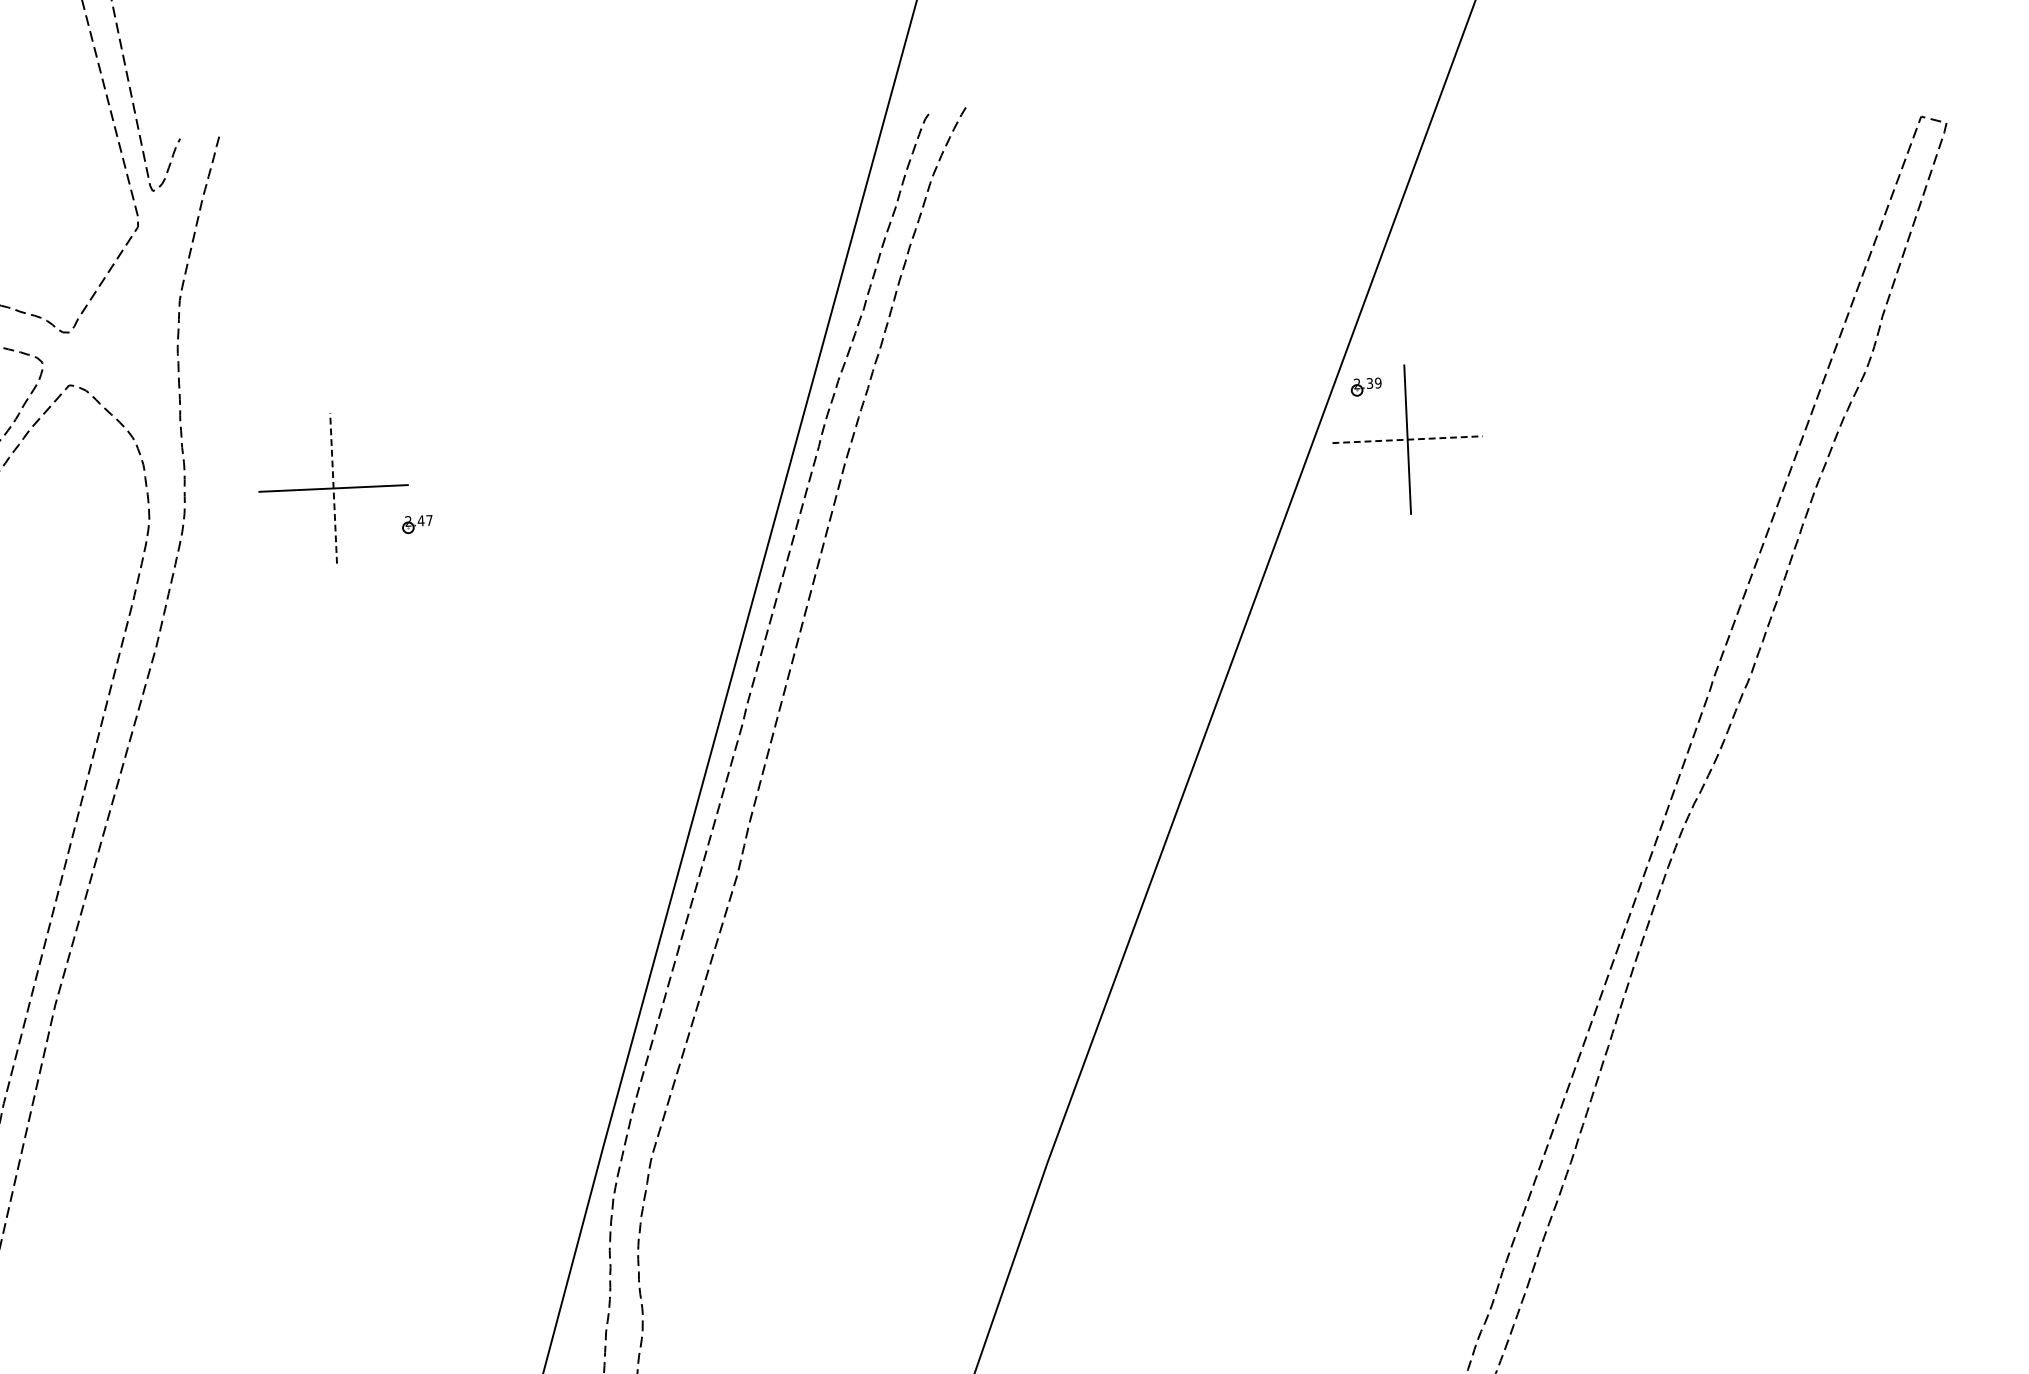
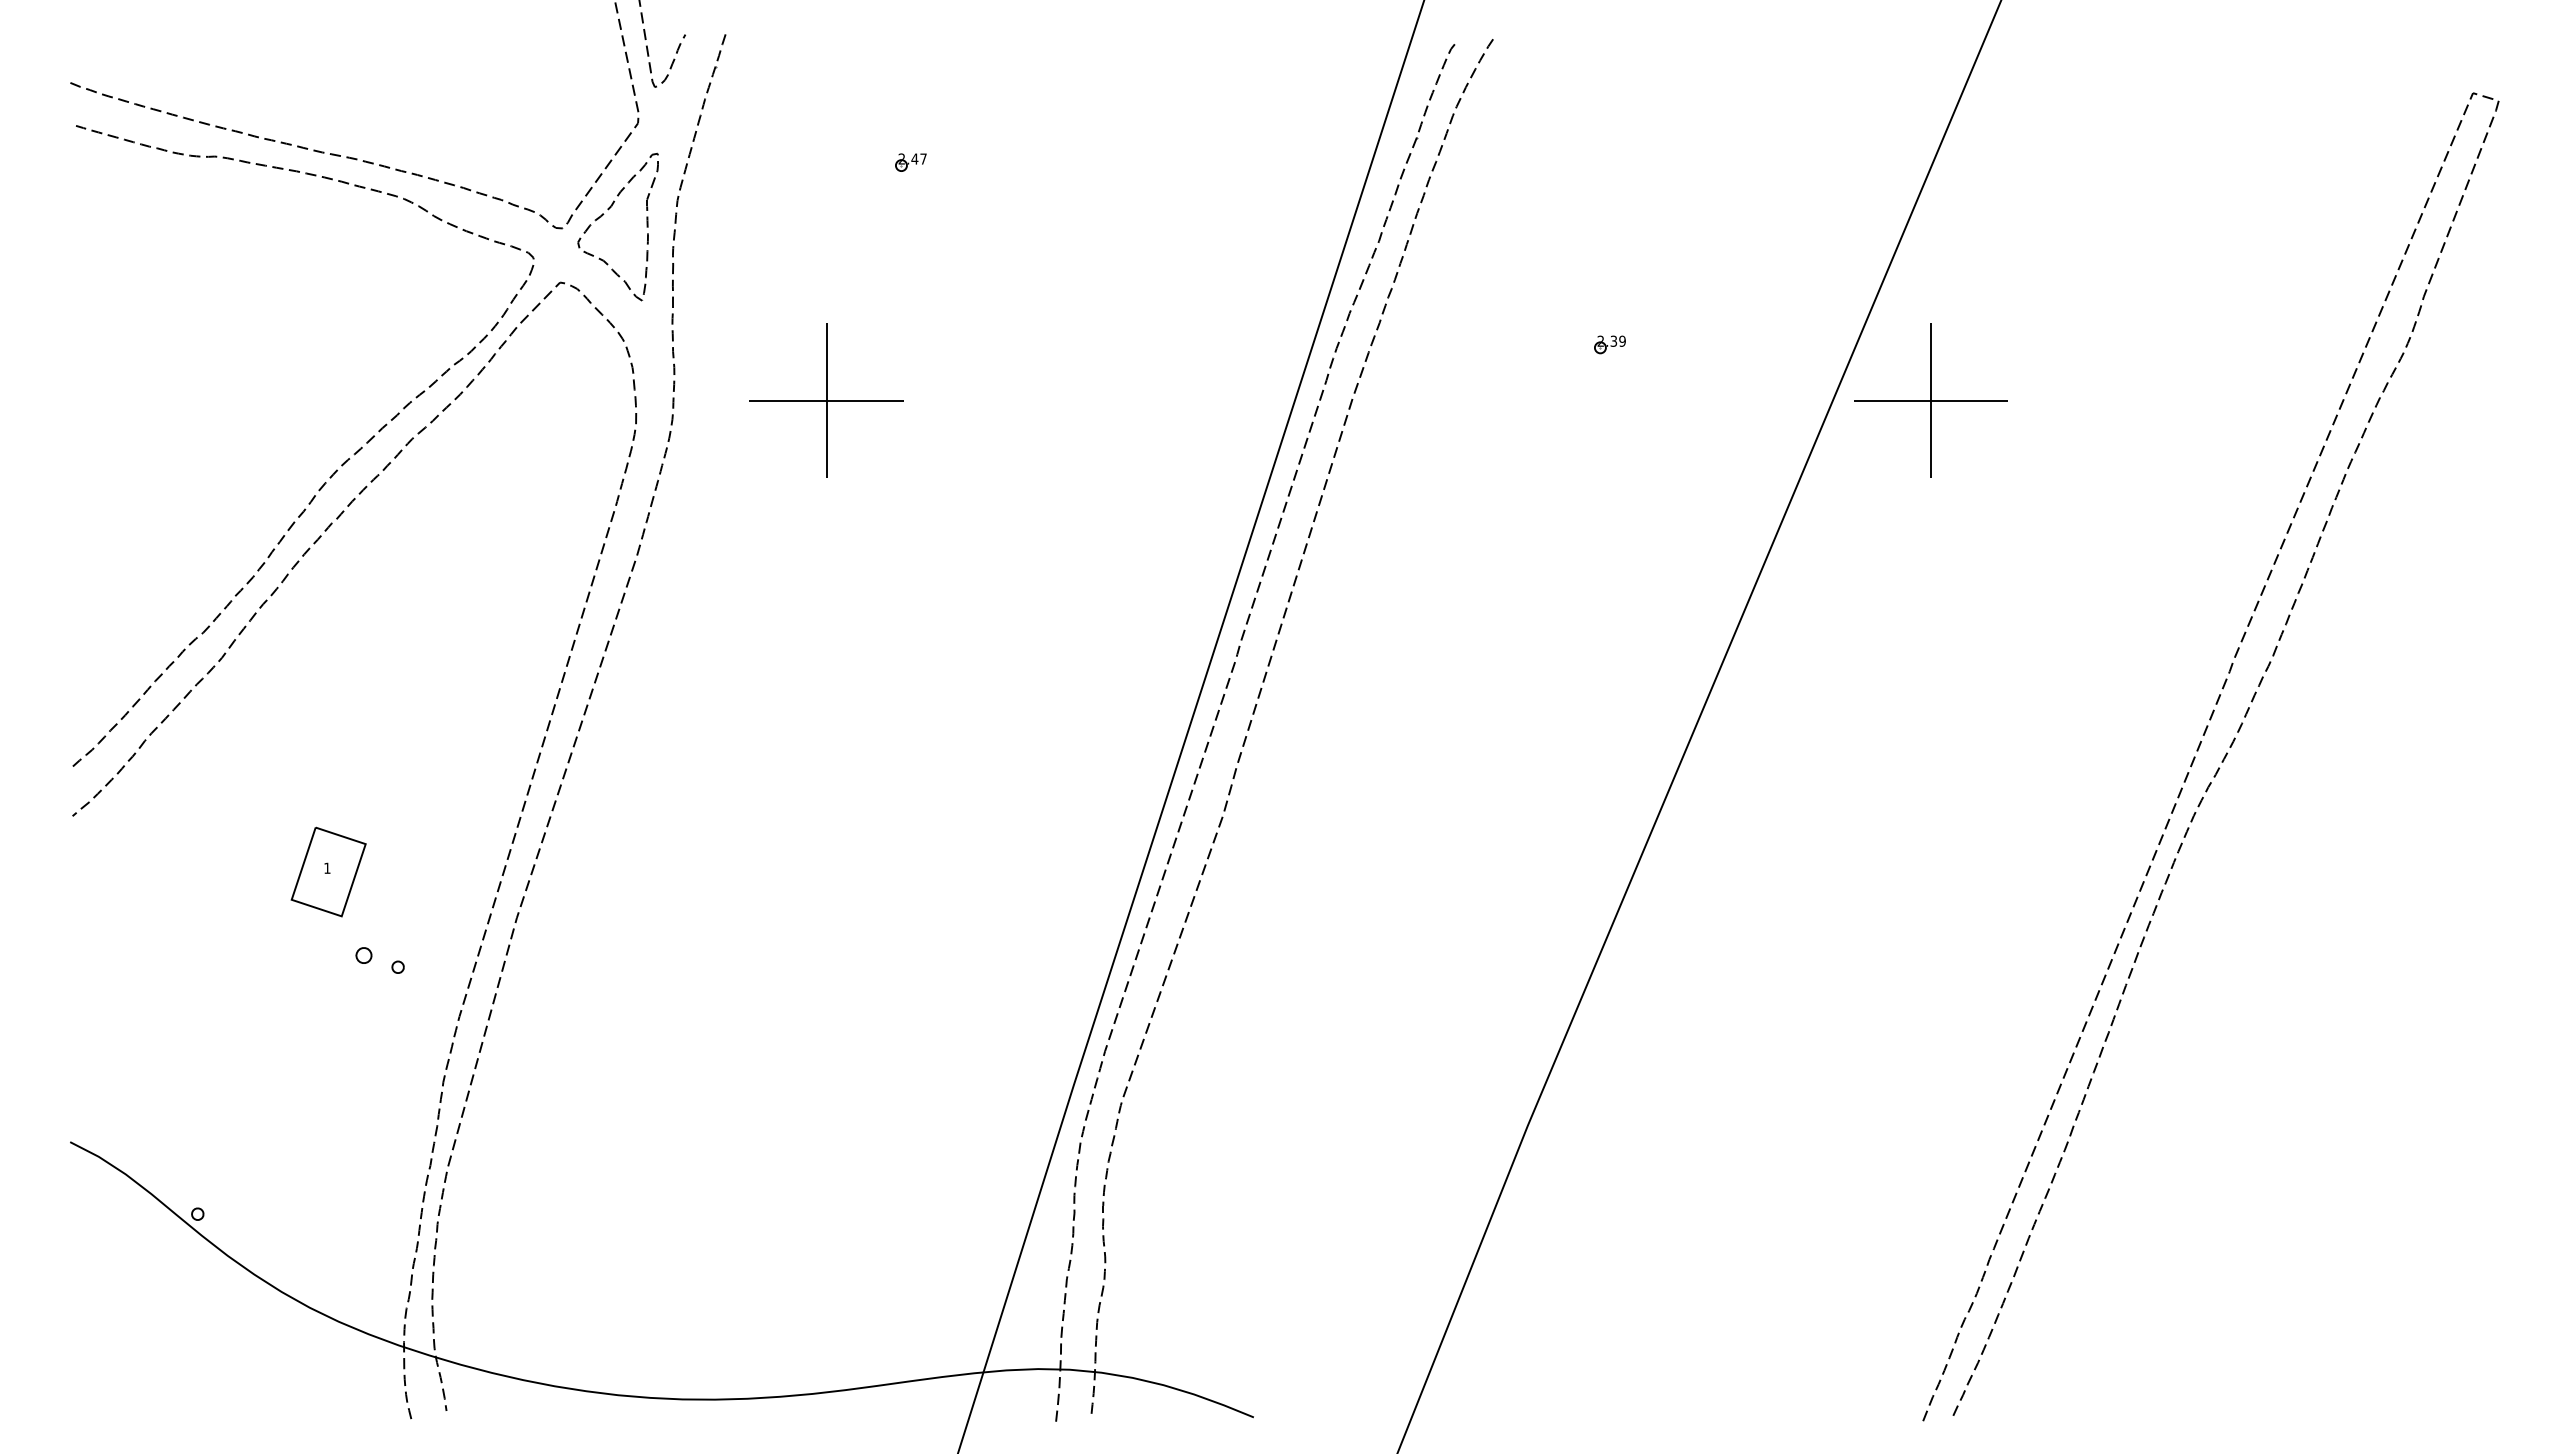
part: (109, 317) -> (604, 214), added
part: (1365, 386) -> (1609, 344), moved
line: (1408, 439) -> (1931, 400), dashed -> solid
line: (333, 488) -> (826, 400), dashed -> solid
part: (417, 524) -> (910, 162), moved

